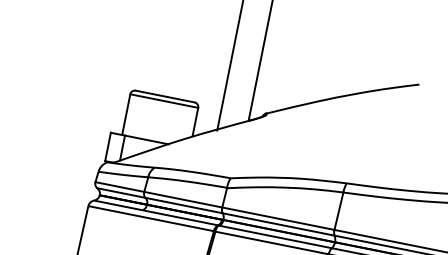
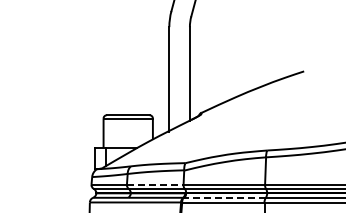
line: (183, 199) -> (155, 184), solid -> dashed
line: (276, 236) -> (225, 197), solid -> dashed

